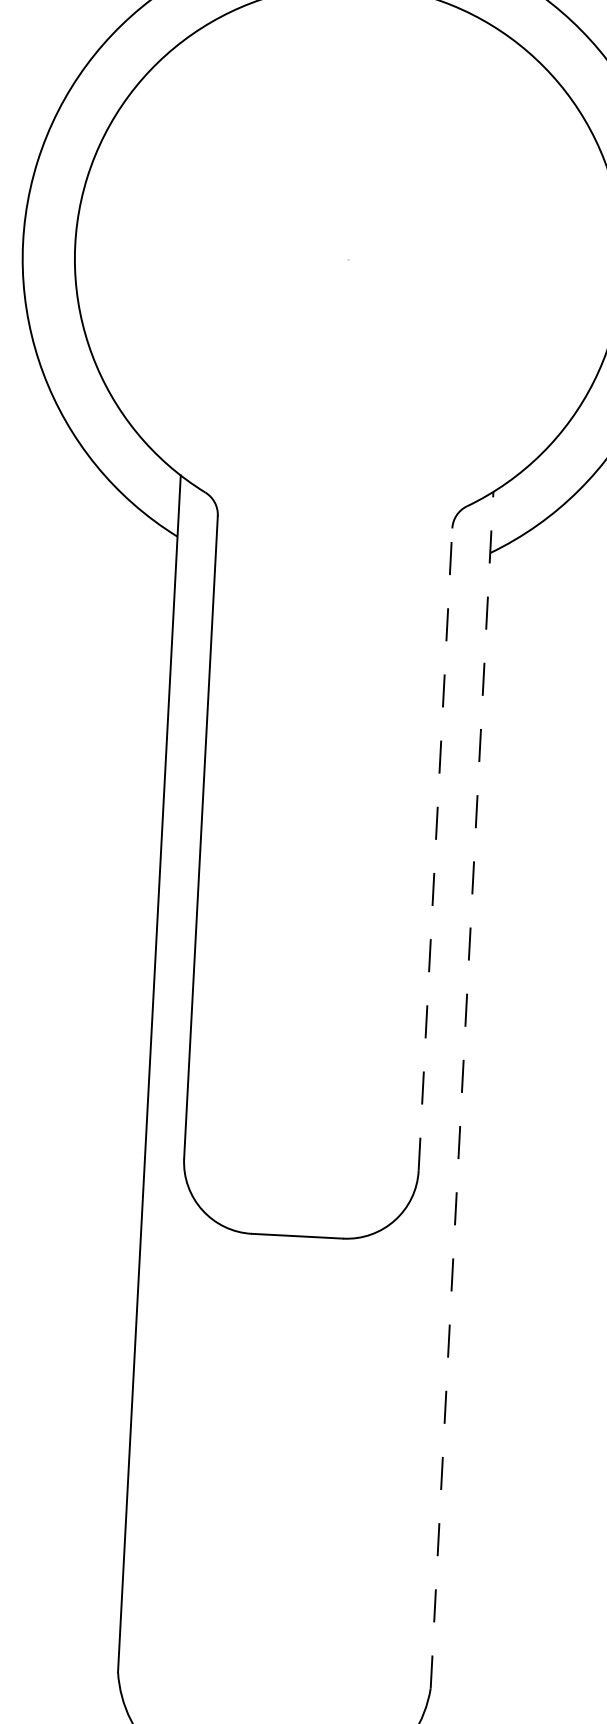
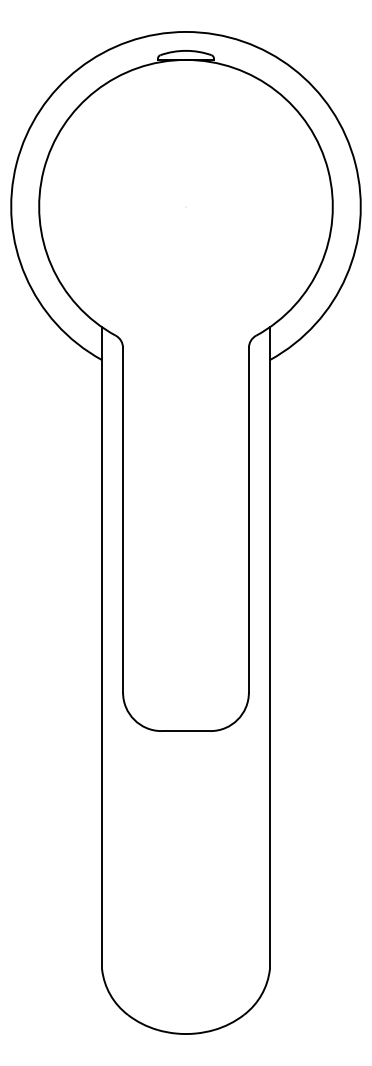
line: (434, 848) -> (248, 519), dashed -> solid
line: (461, 1088) -> (269, 647), dashed -> solid

